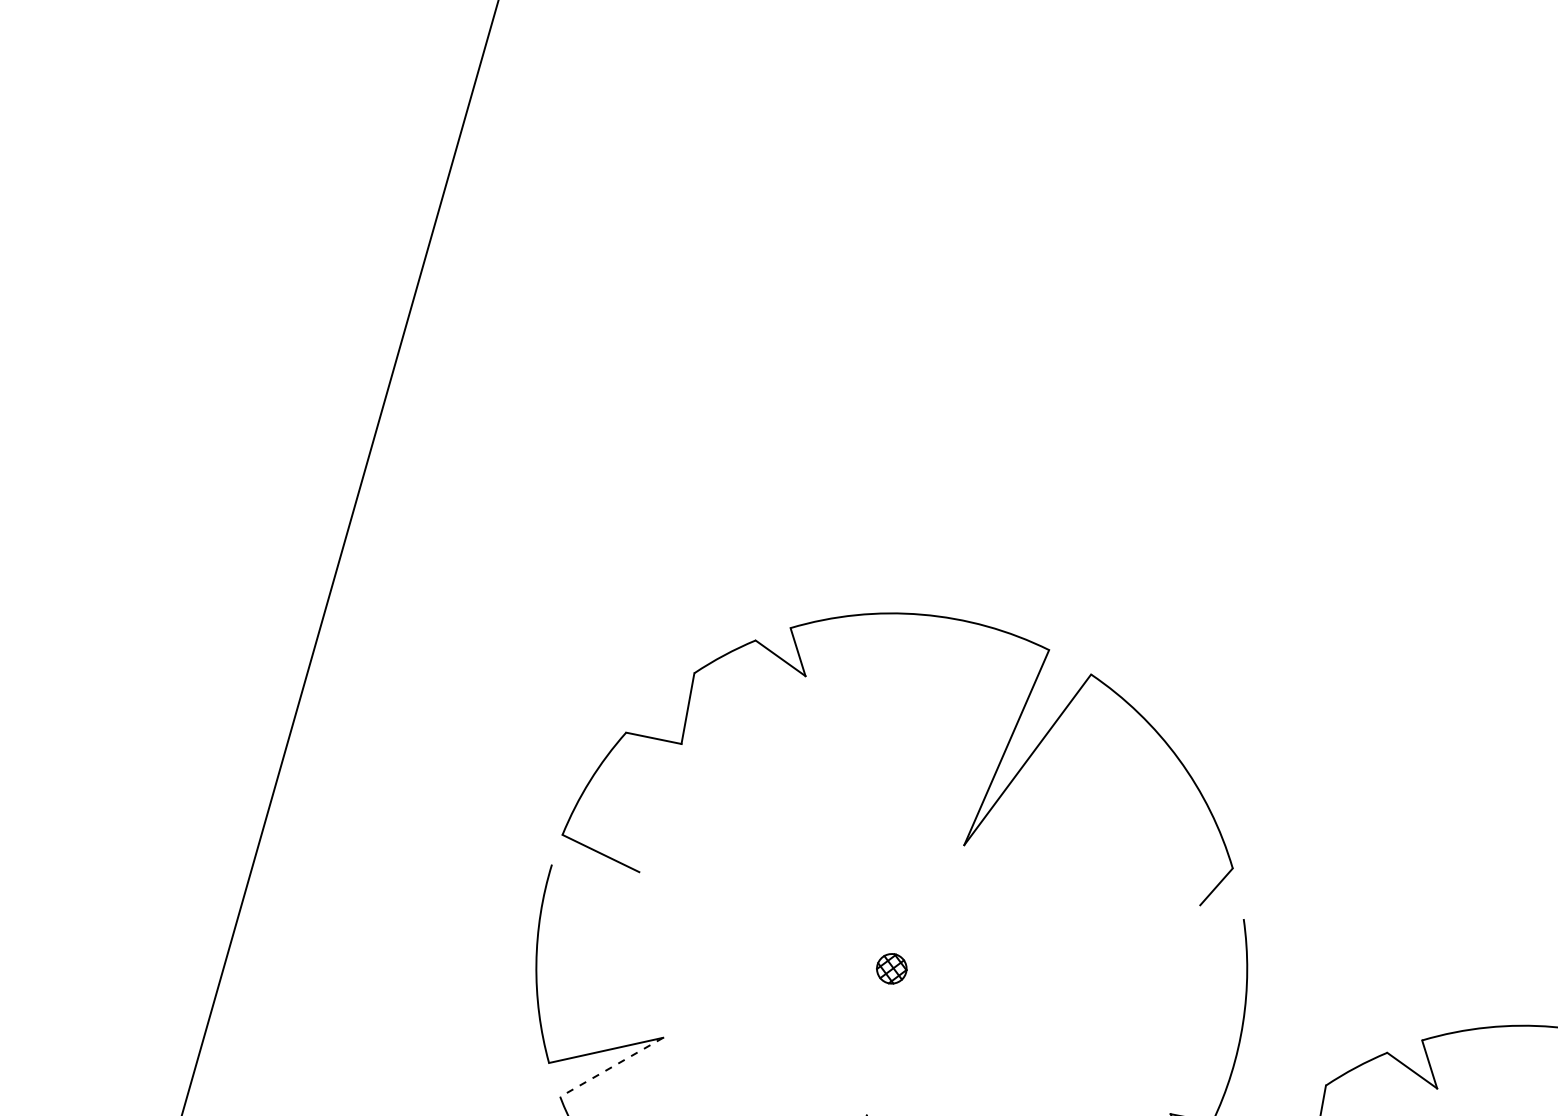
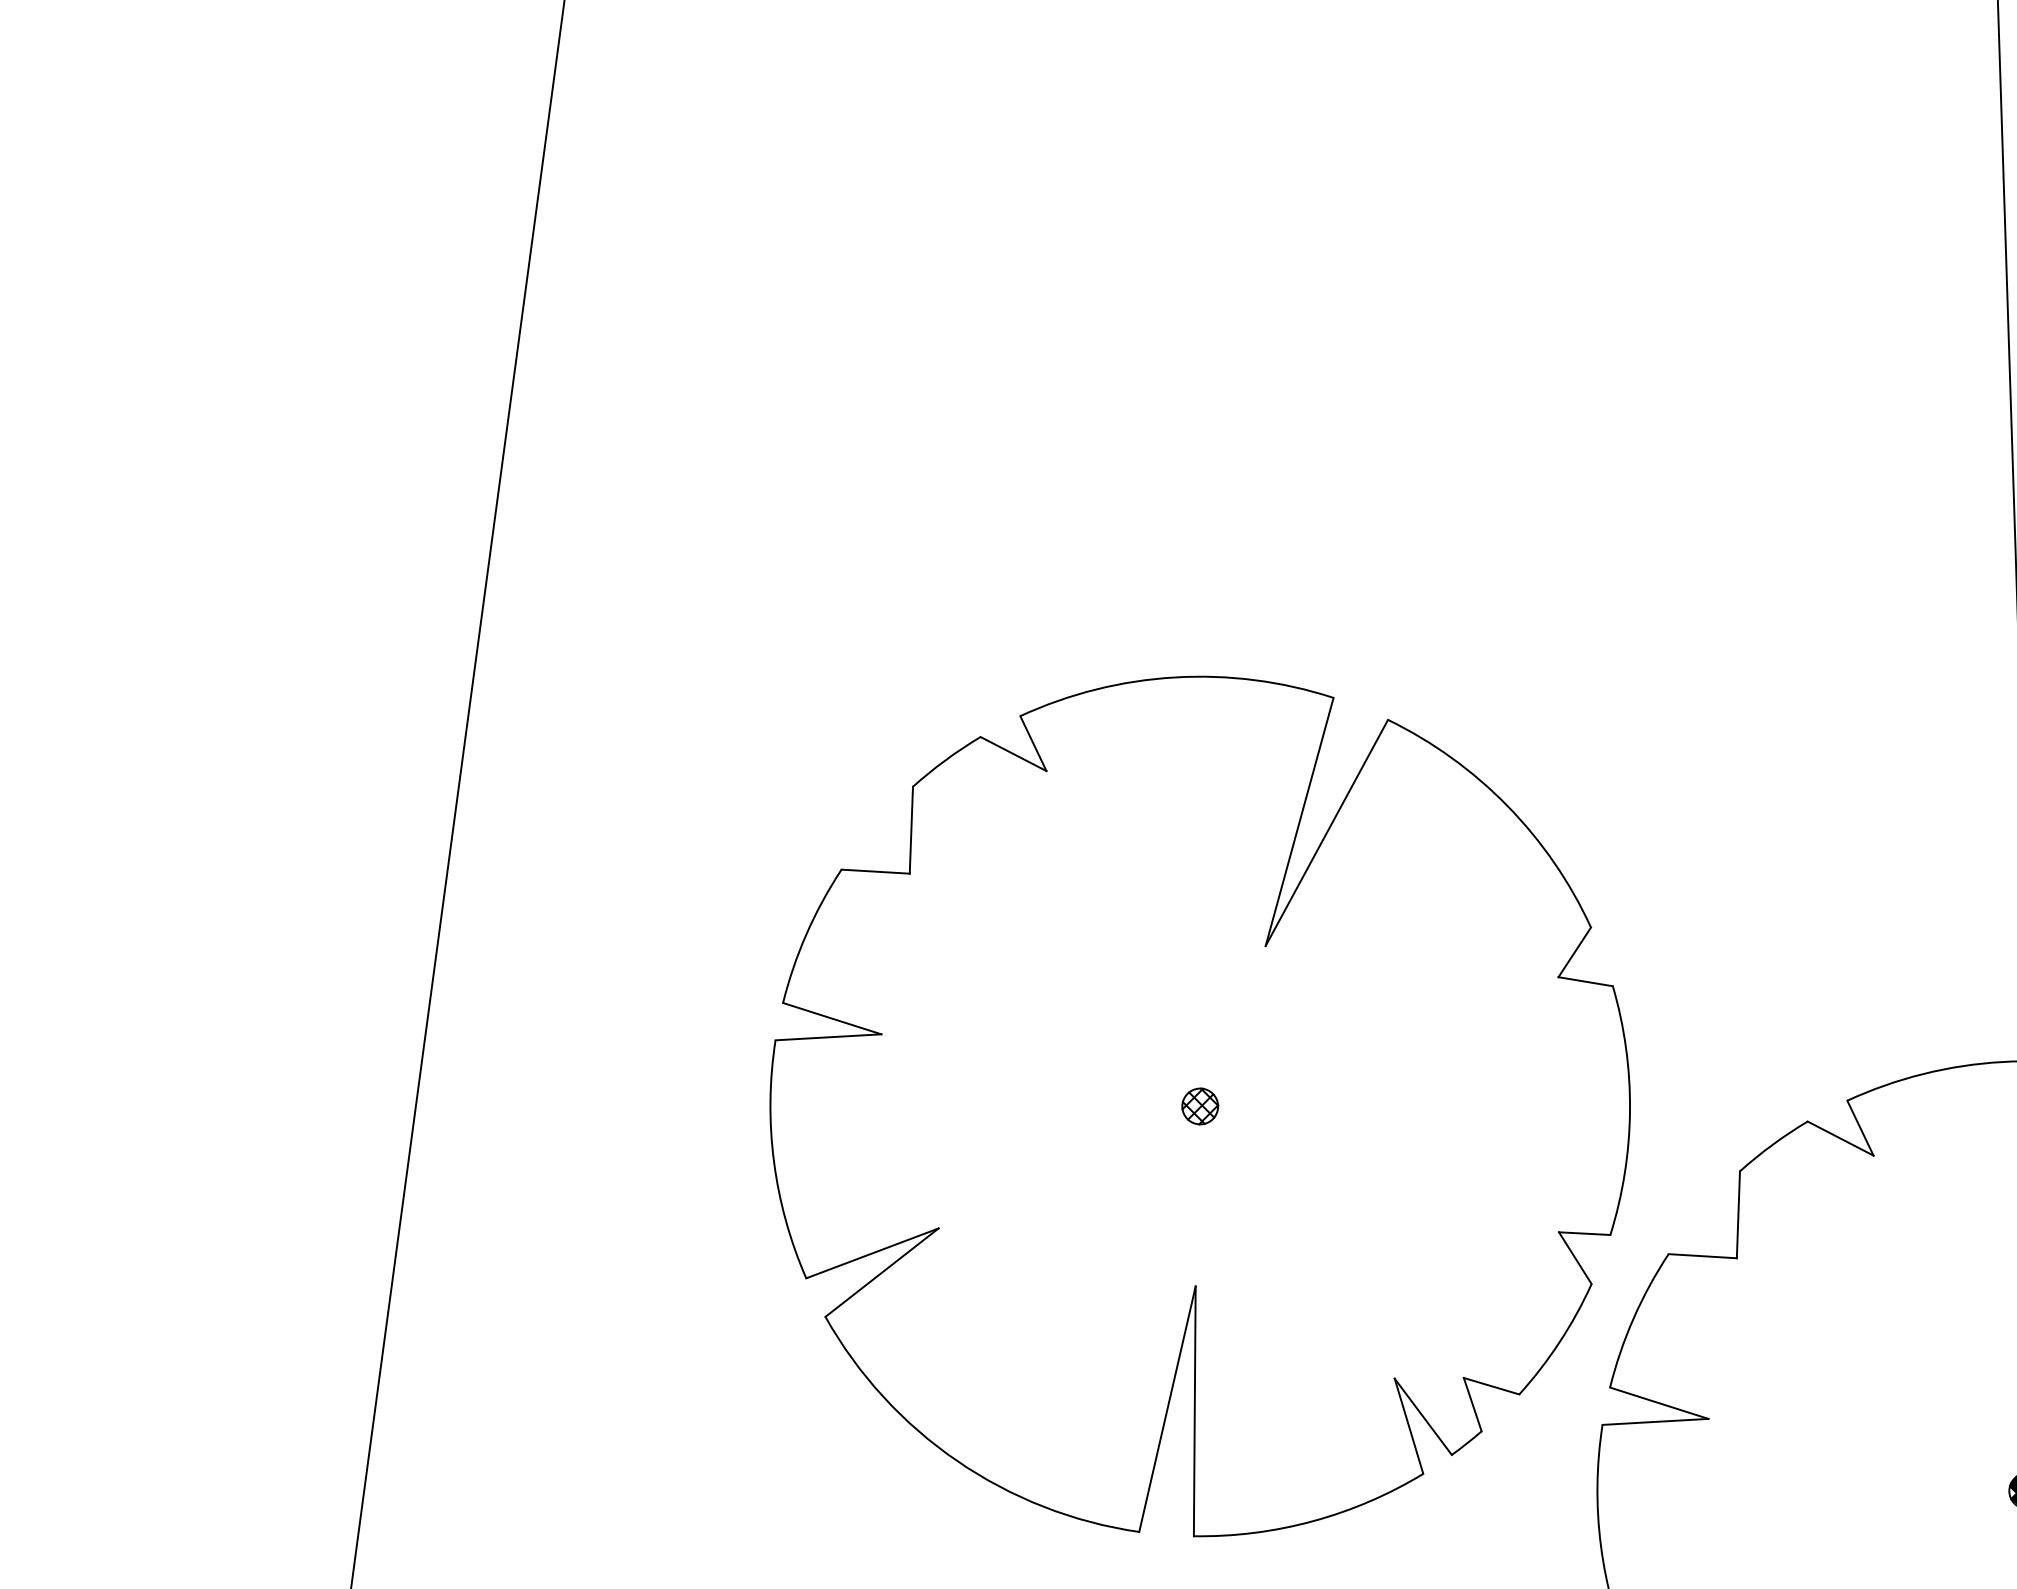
line: (595, 868) -> (828, 1037), added
line: (1221, 911) -> (1585, 981), added
line: (612, 1067) -> (882, 1272), dashed -> solid

